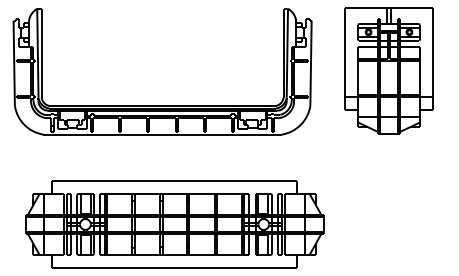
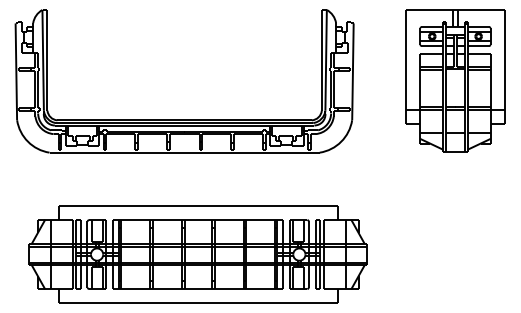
part: (389, 70) -> (455, 80), moved

